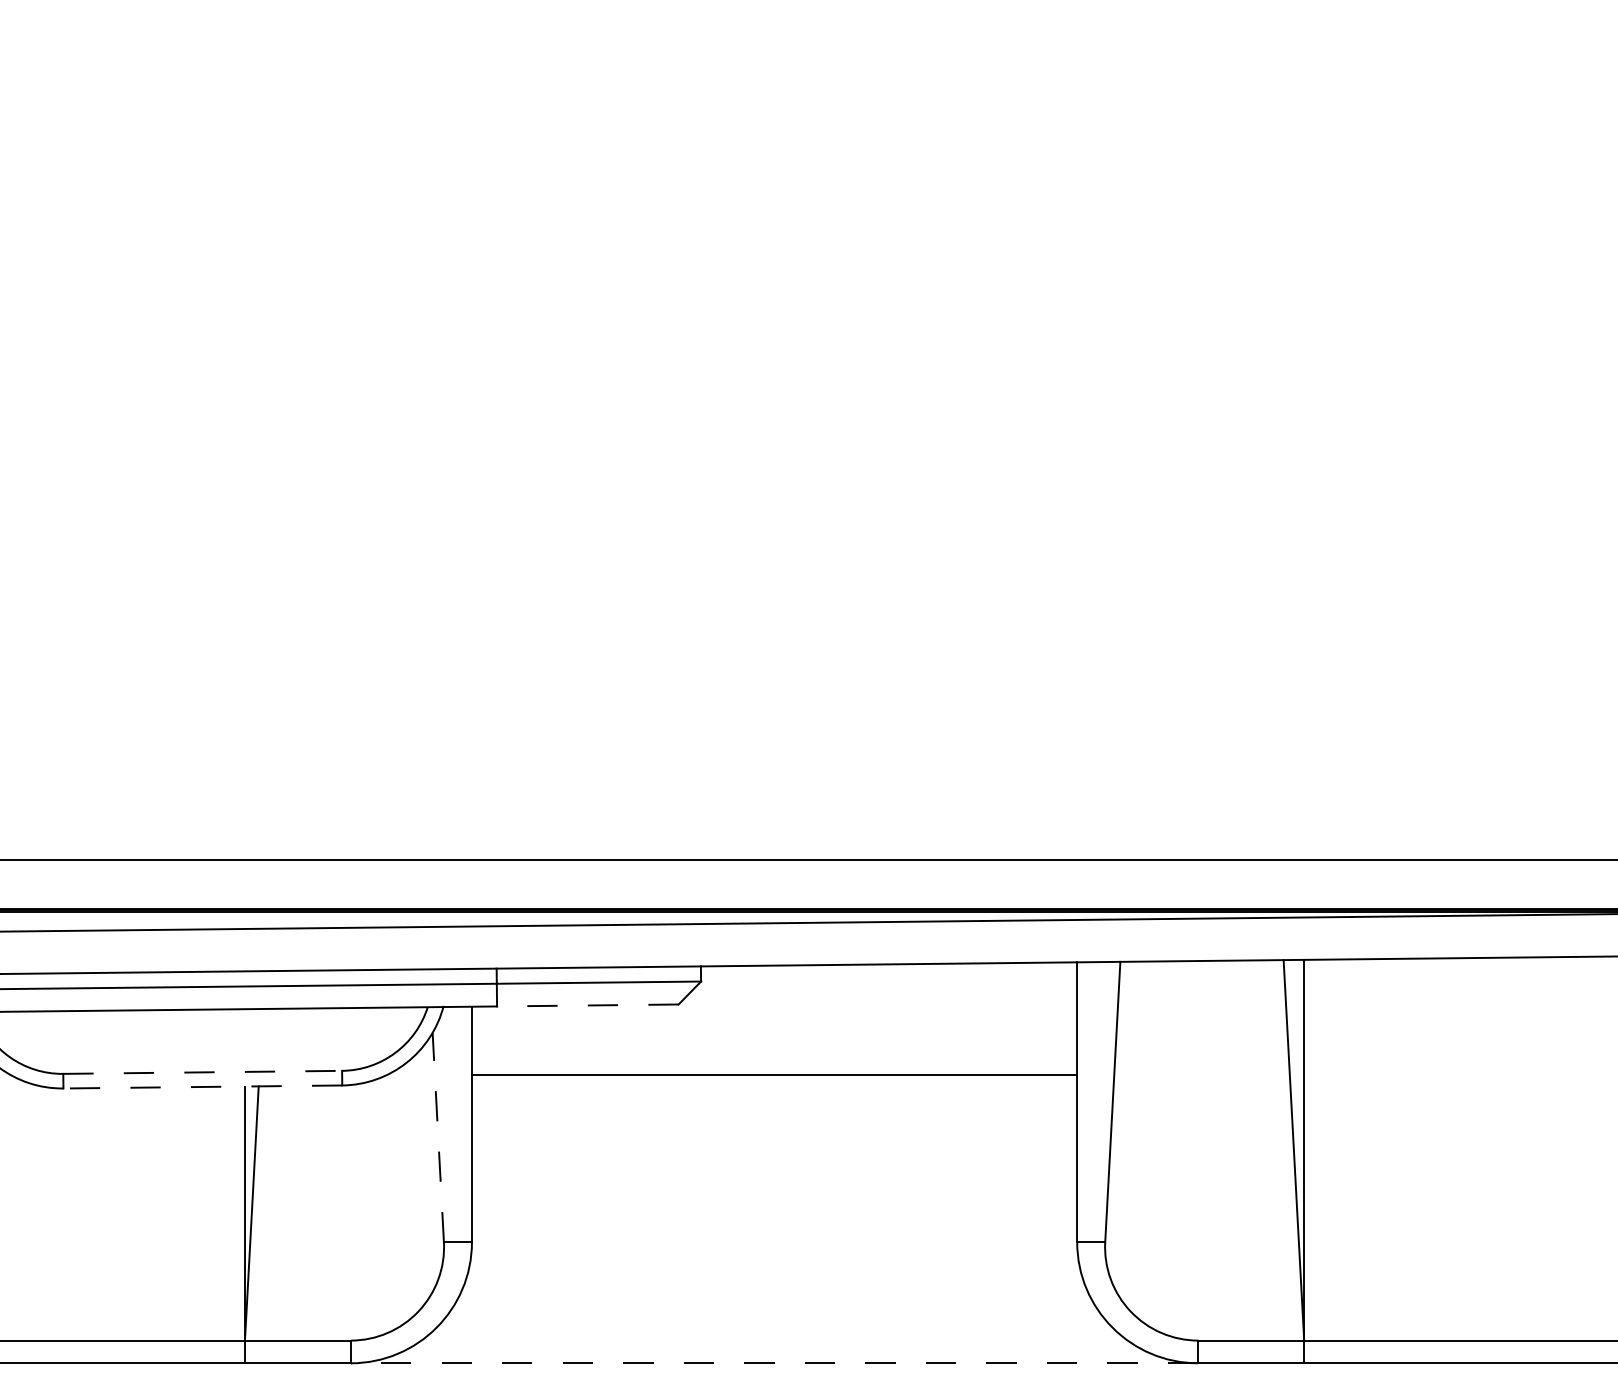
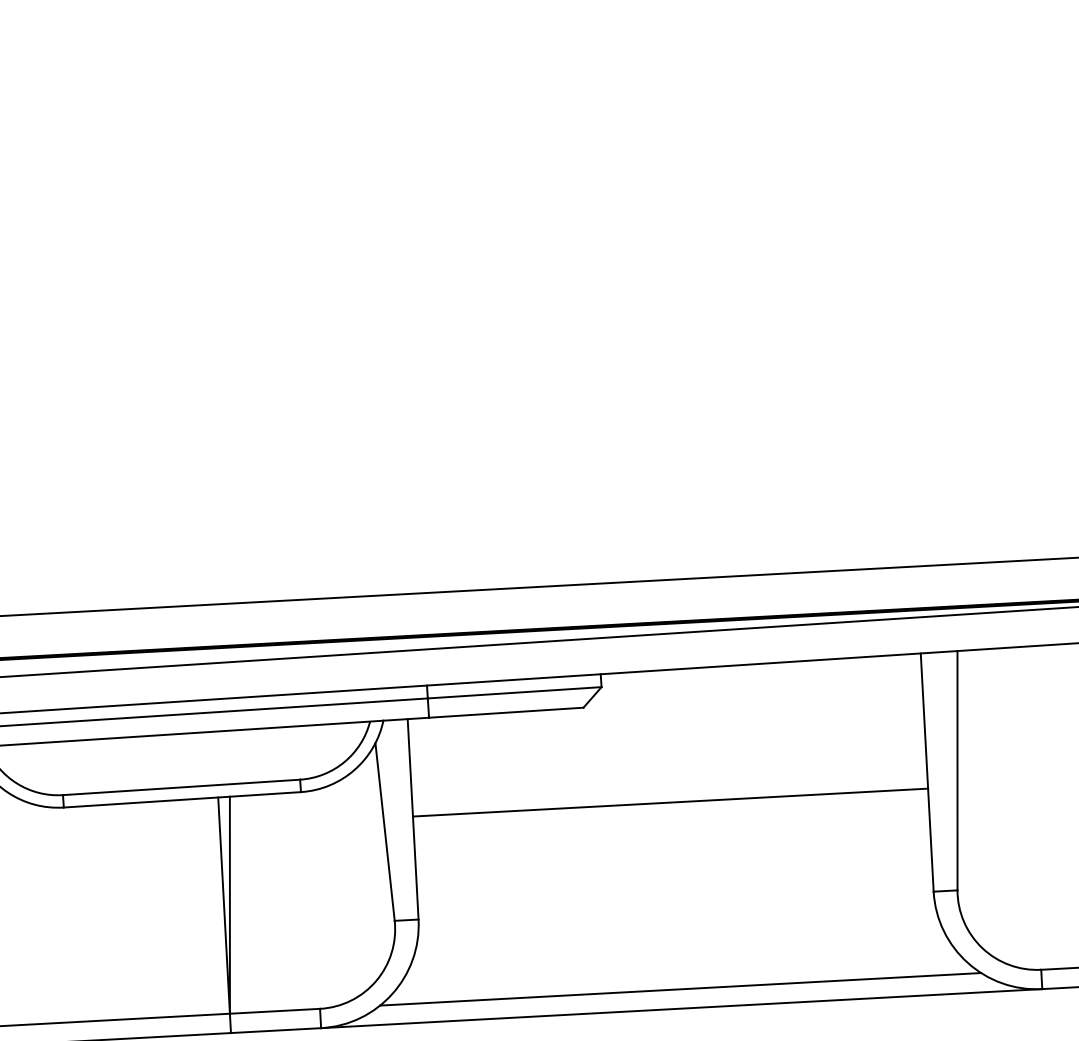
line: (587, 1005) -> (505, 712), dashed -> solid
line: (203, 1072) -> (182, 787), dashed -> solid
line: (774, 1075) -> (670, 802), moved
line: (202, 1086) -> (182, 799), dashed -> solid
line: (438, 1137) -> (385, 831), dashed -> solid
line: (774, 1340) -> (680, 989), added
line: (774, 1363) -> (681, 1008), dashed -> solid

